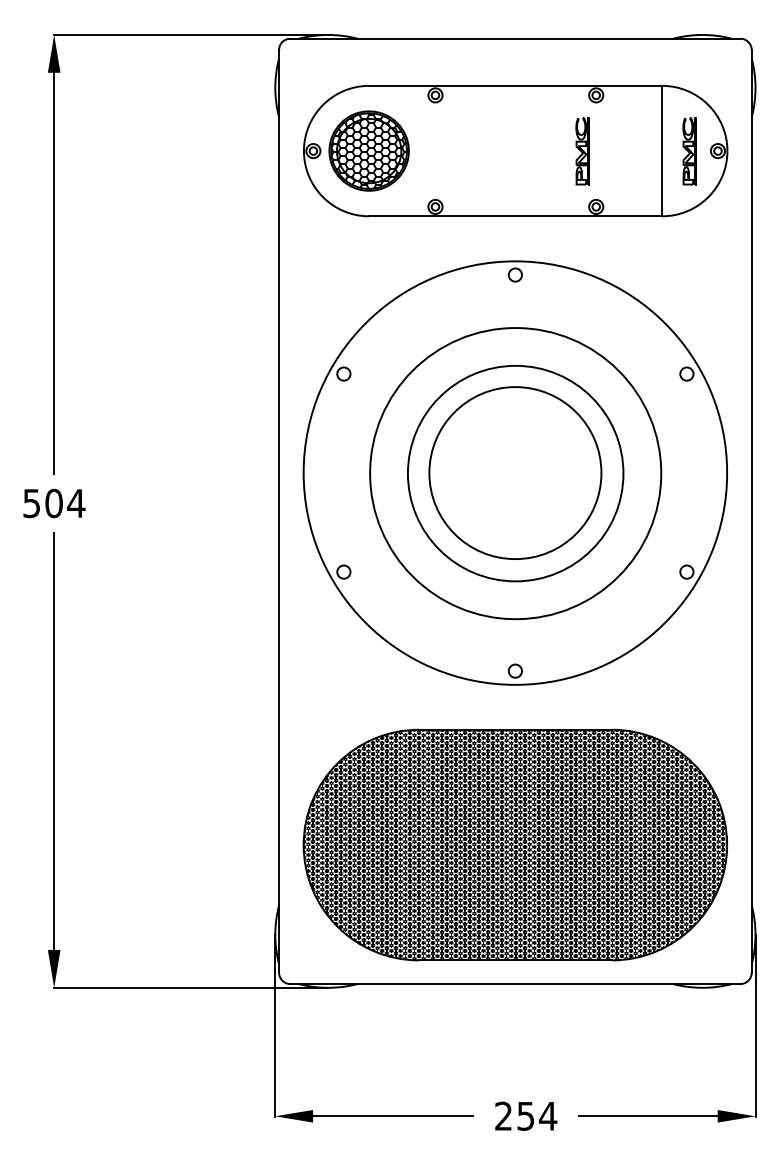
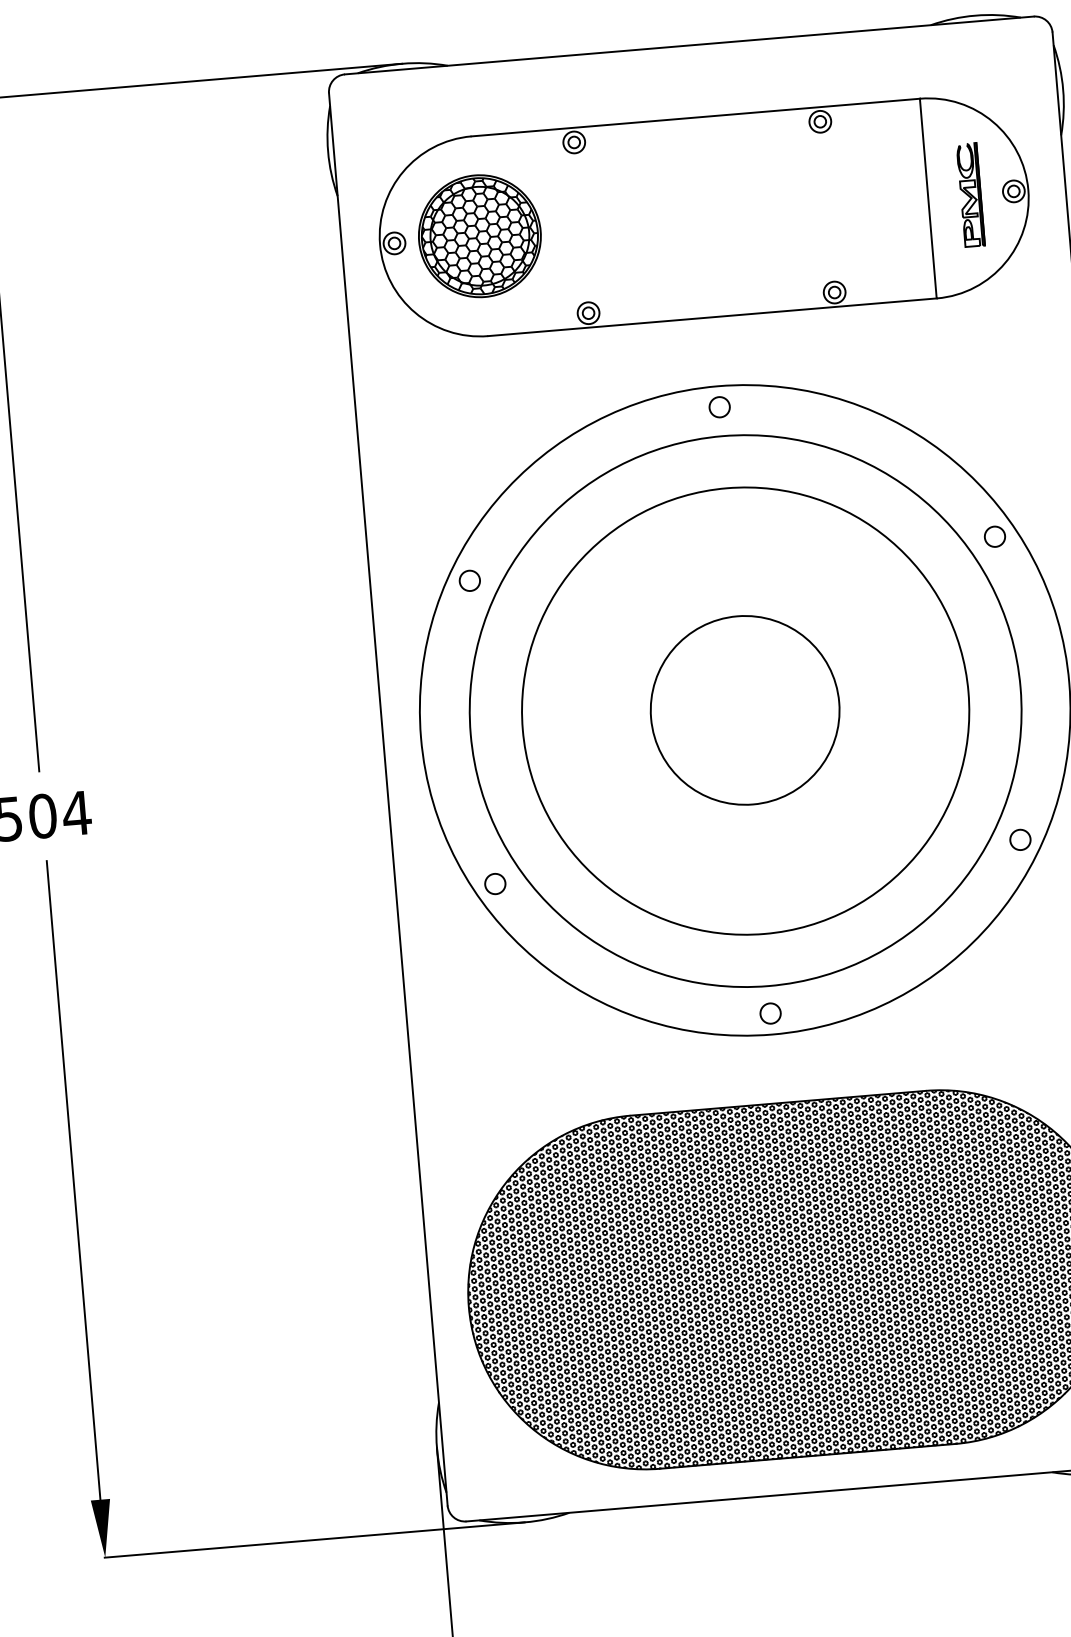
part: (582, 150) -> (806, 207), removed
circle: (514, 472) -> (743, 709), size x0.71
circle: (515, 473) -> (745, 710), size x1.67

